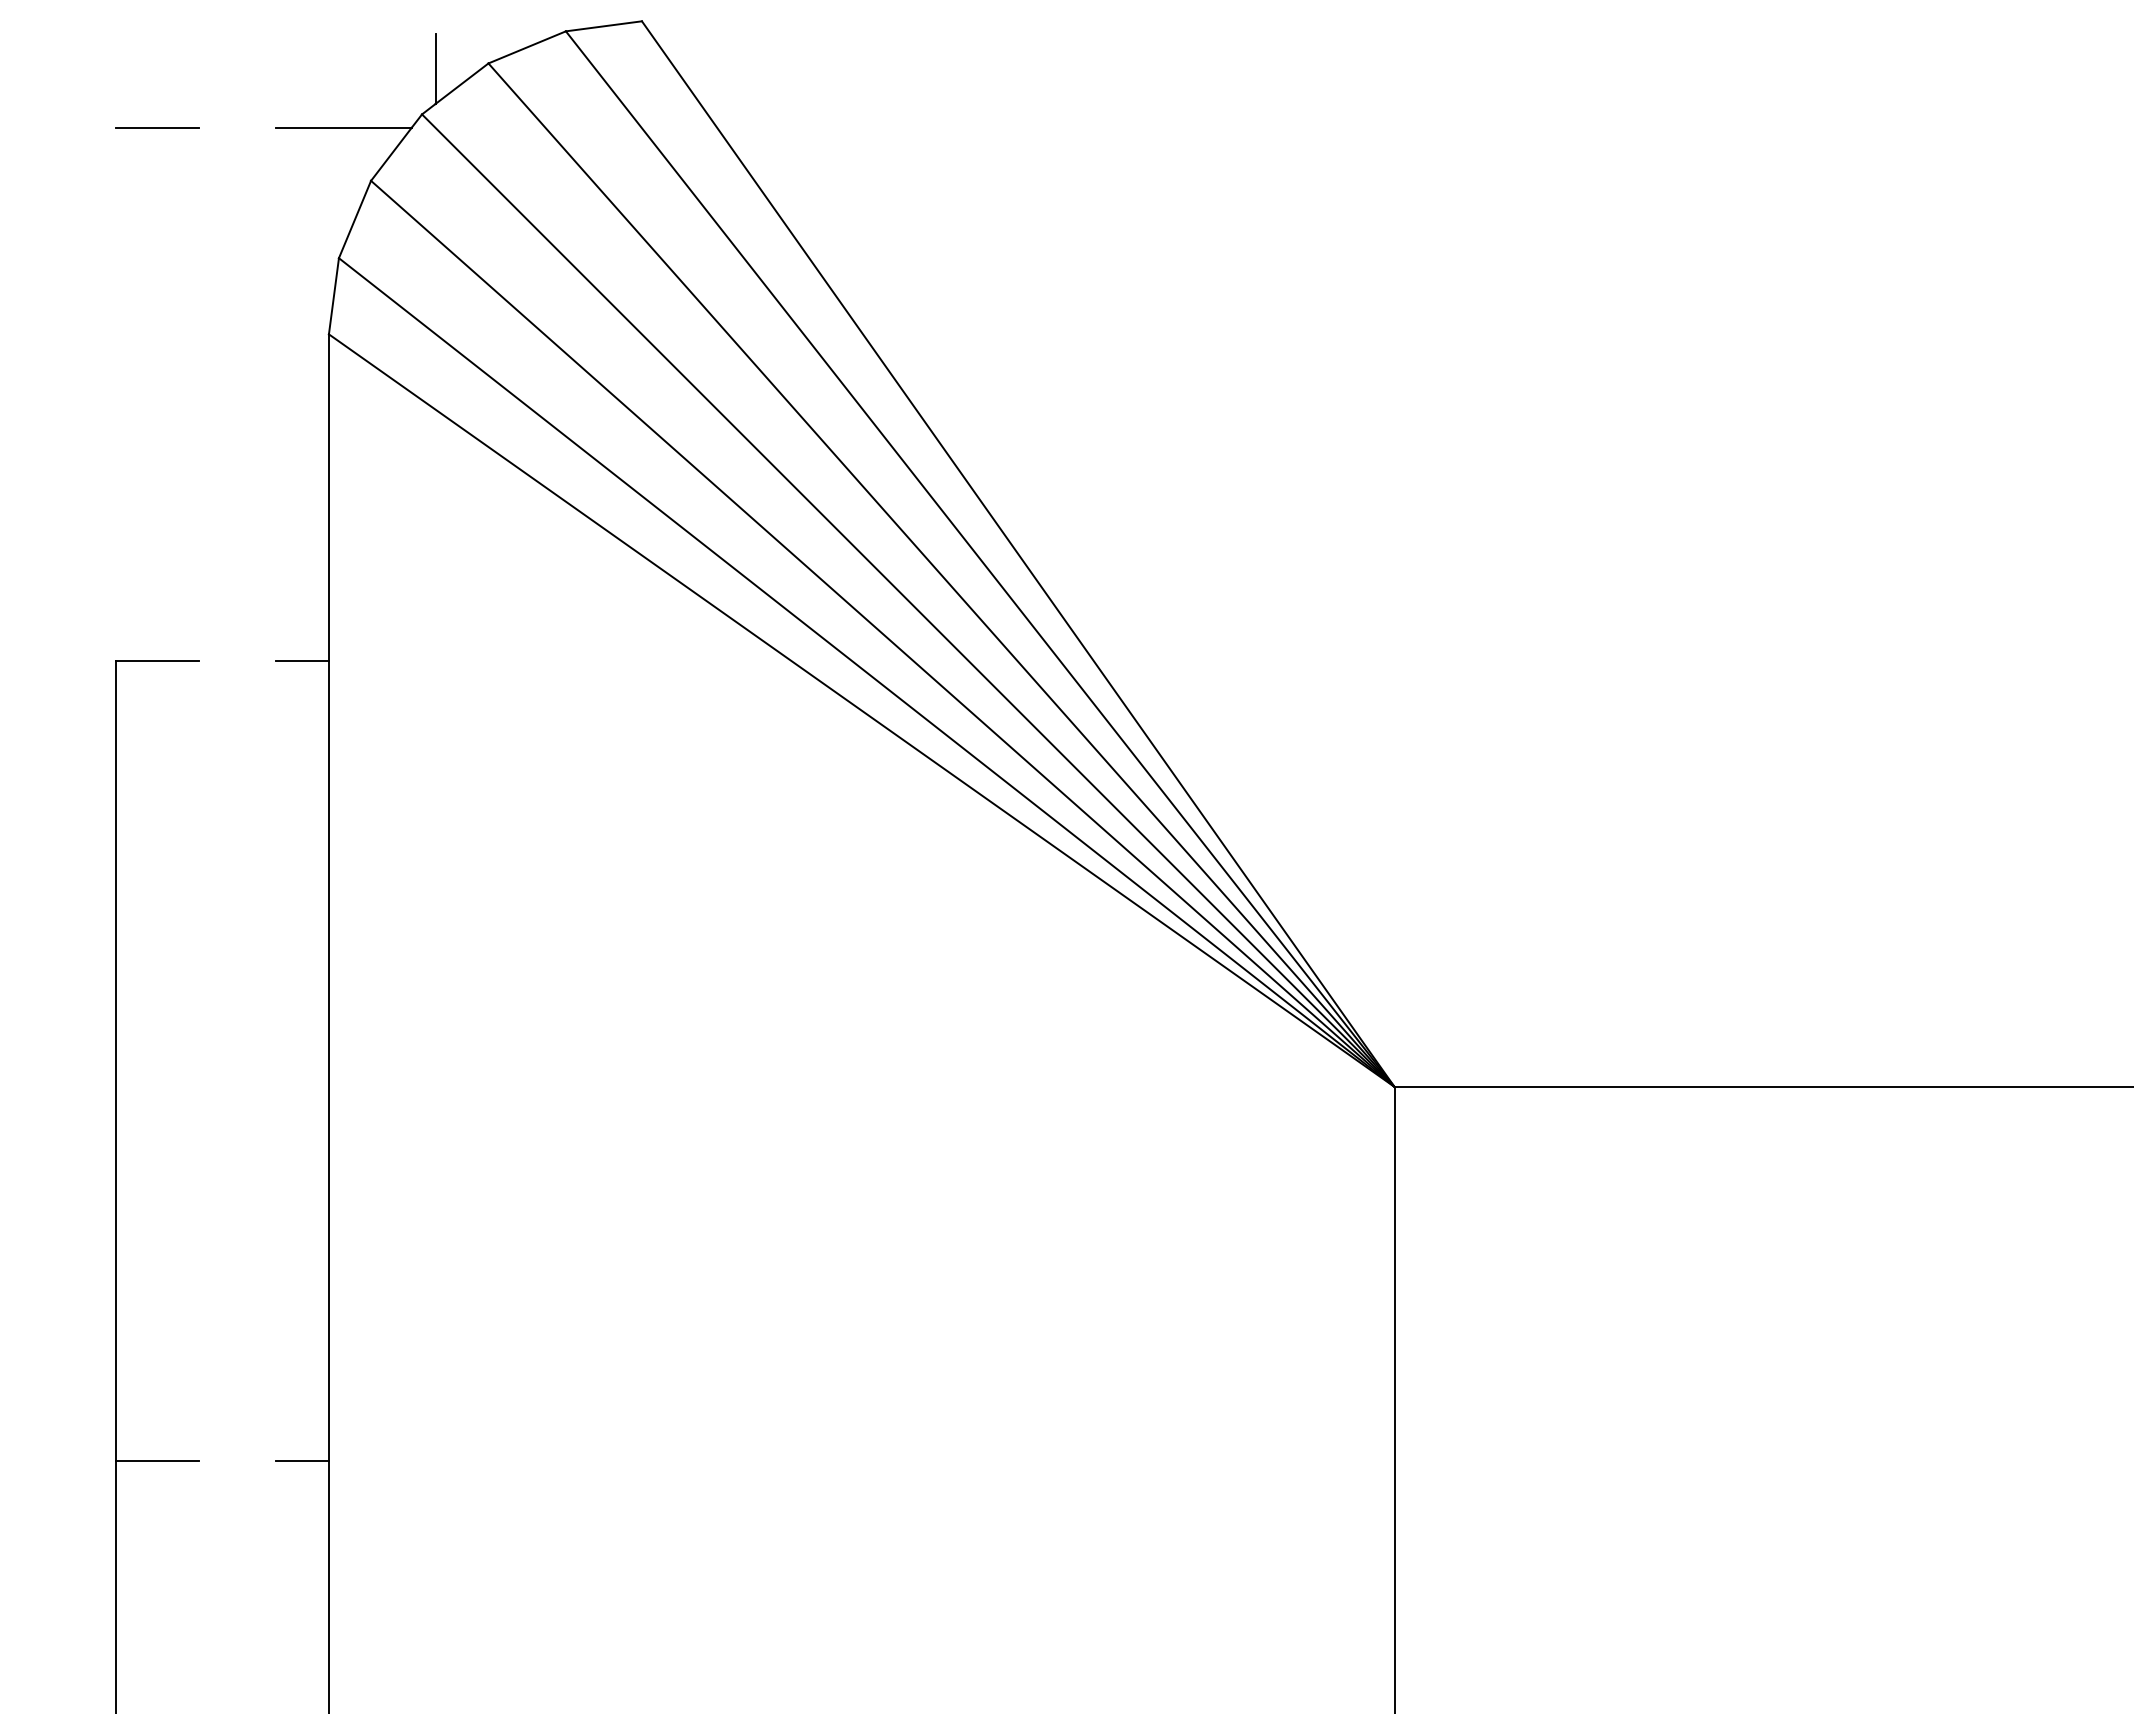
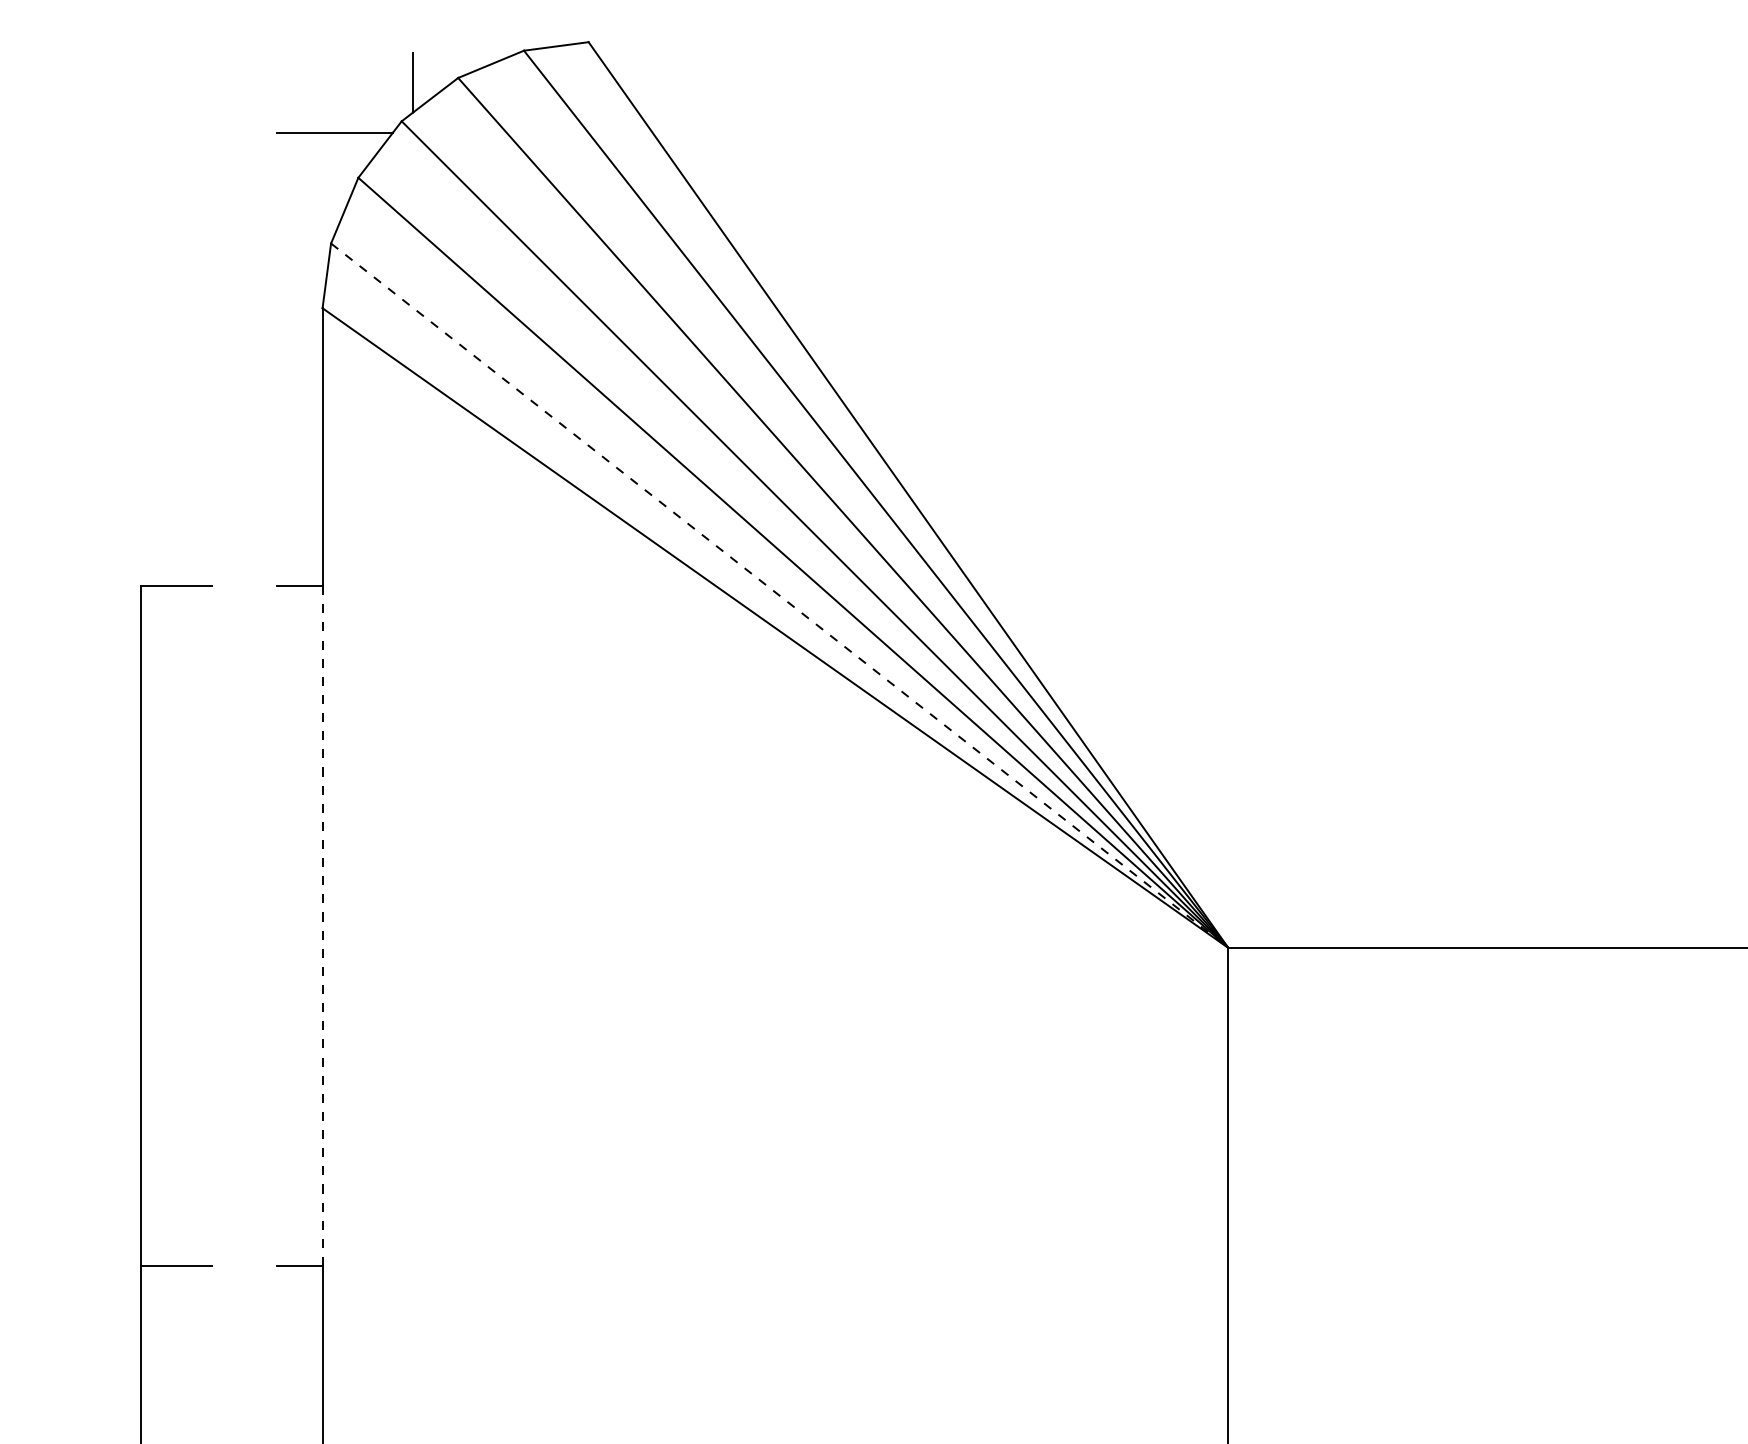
line: (157, 127) -> (176, 132), removed
line: (867, 672) -> (780, 595), solid -> dashed
line: (328, 1061) -> (322, 926), solid -> dashed

